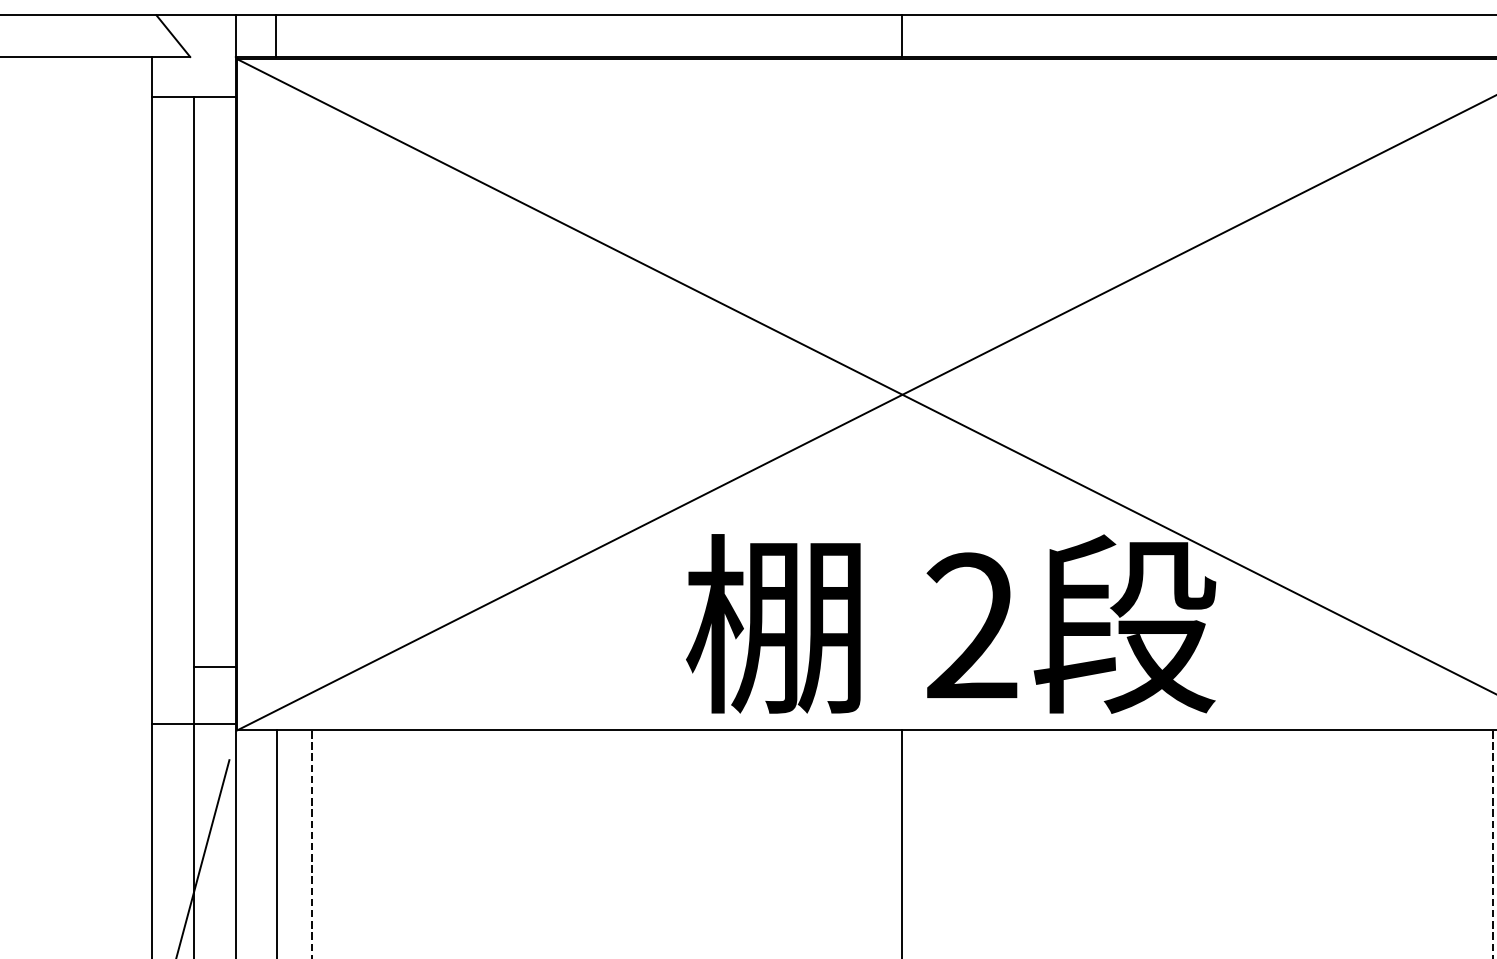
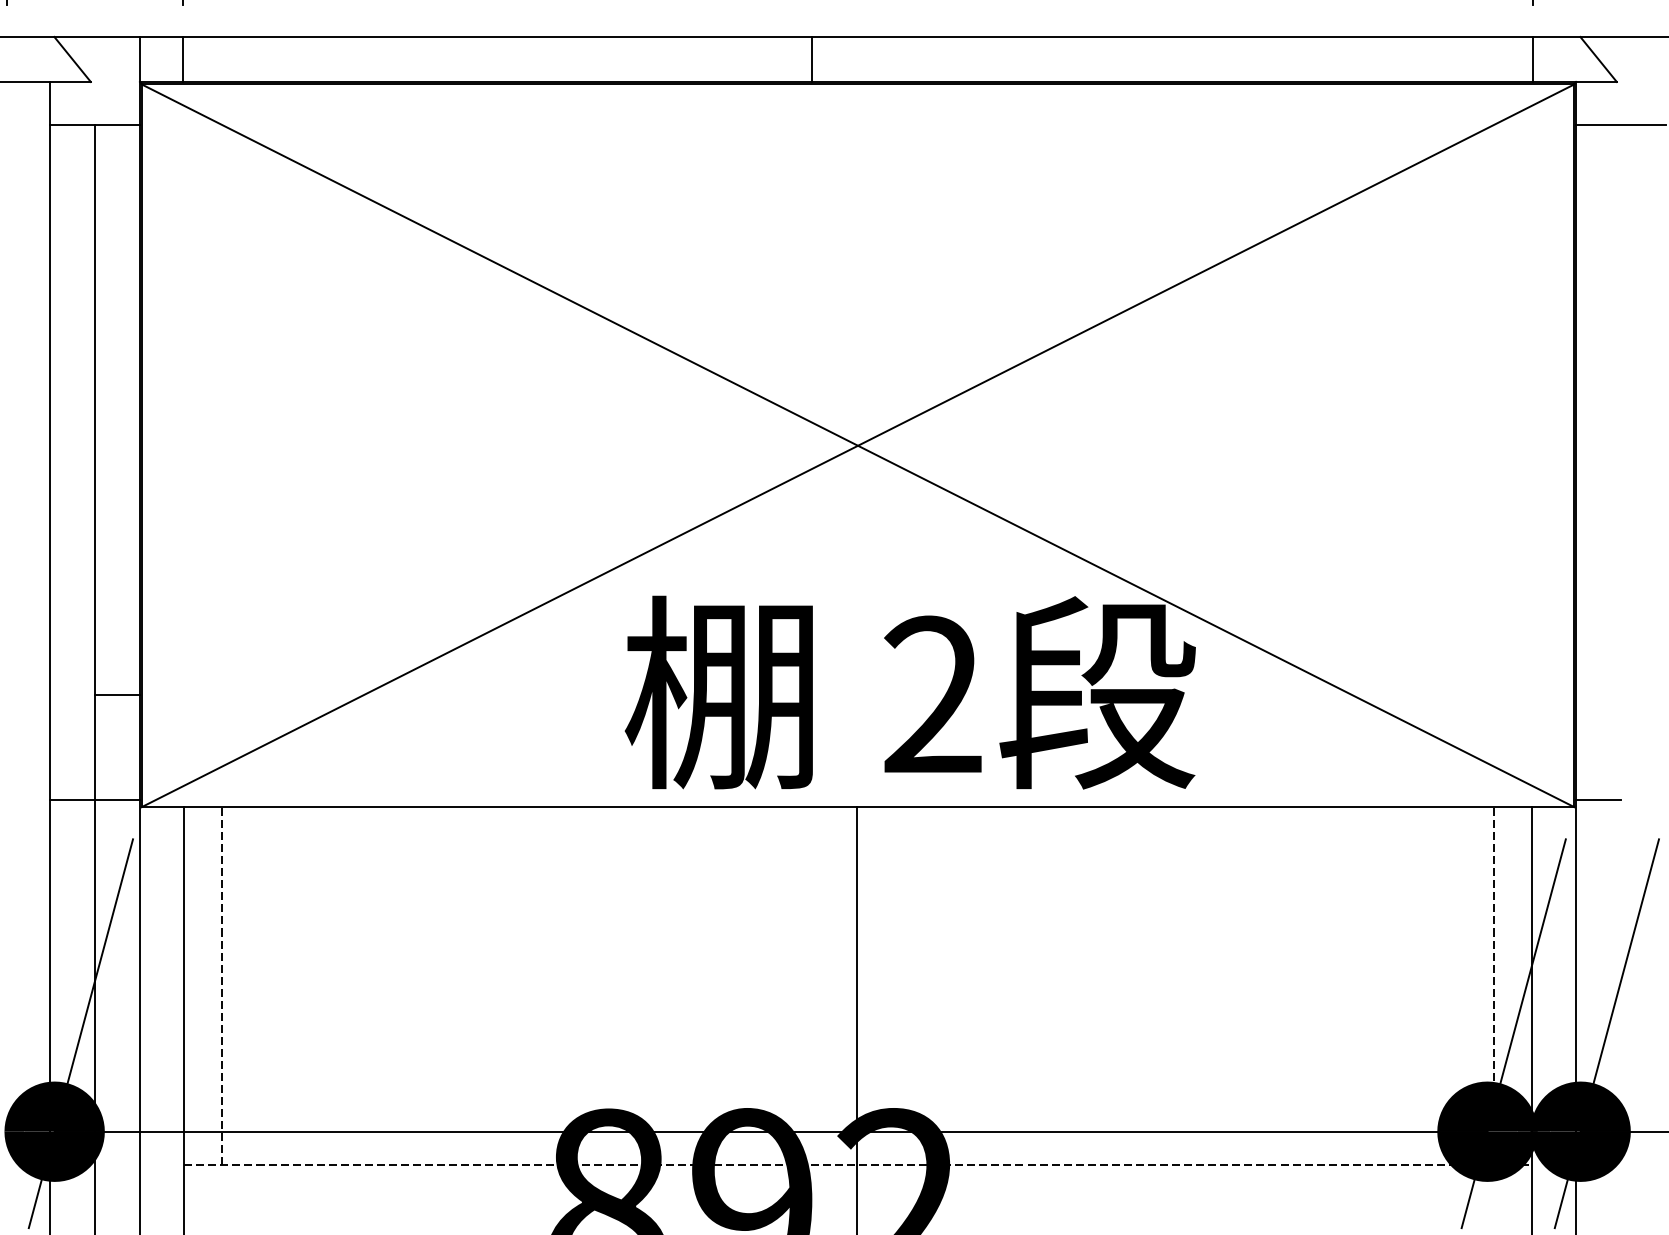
line: (902, 35) -> (812, 58), moved
line: (215, 666) -> (117, 694), moved

